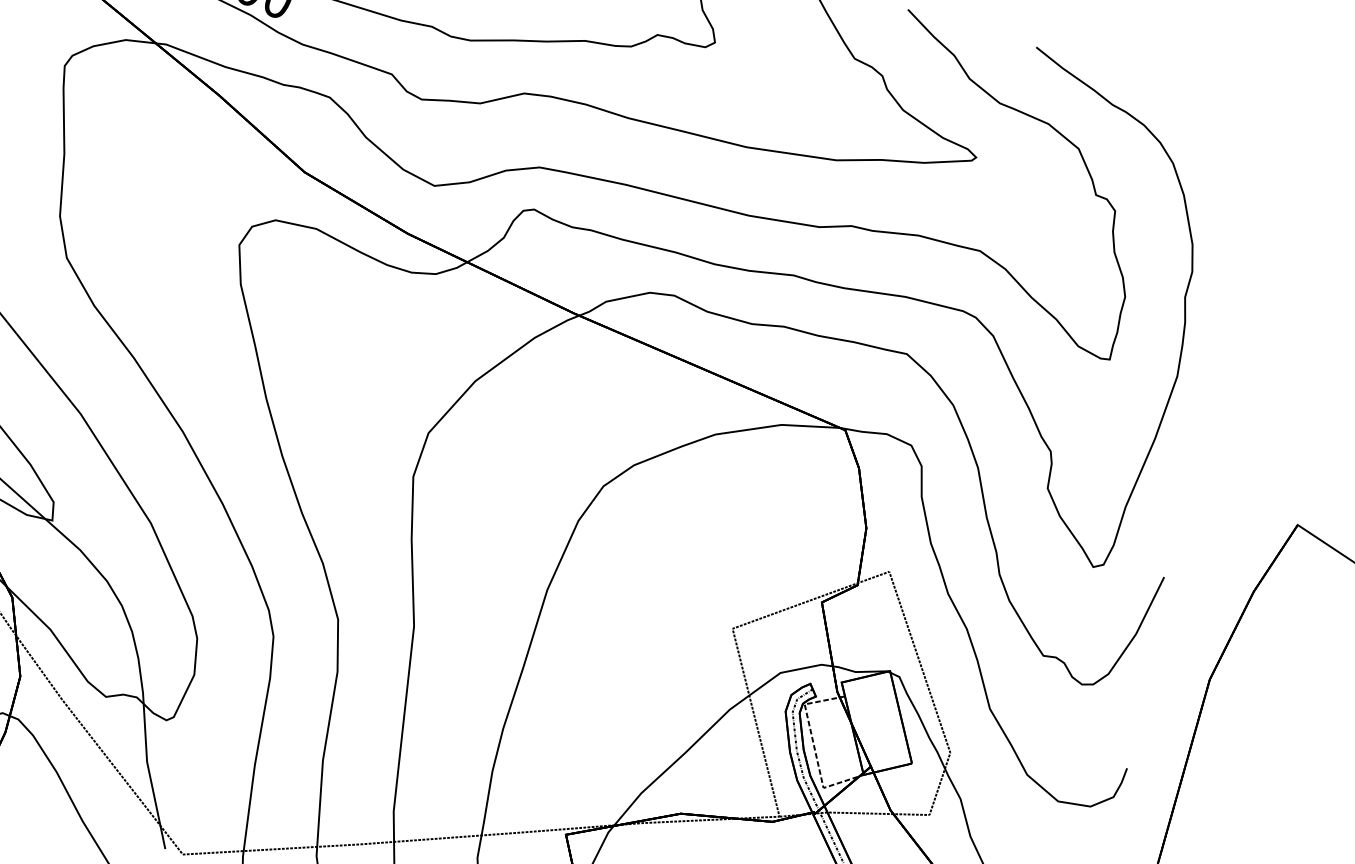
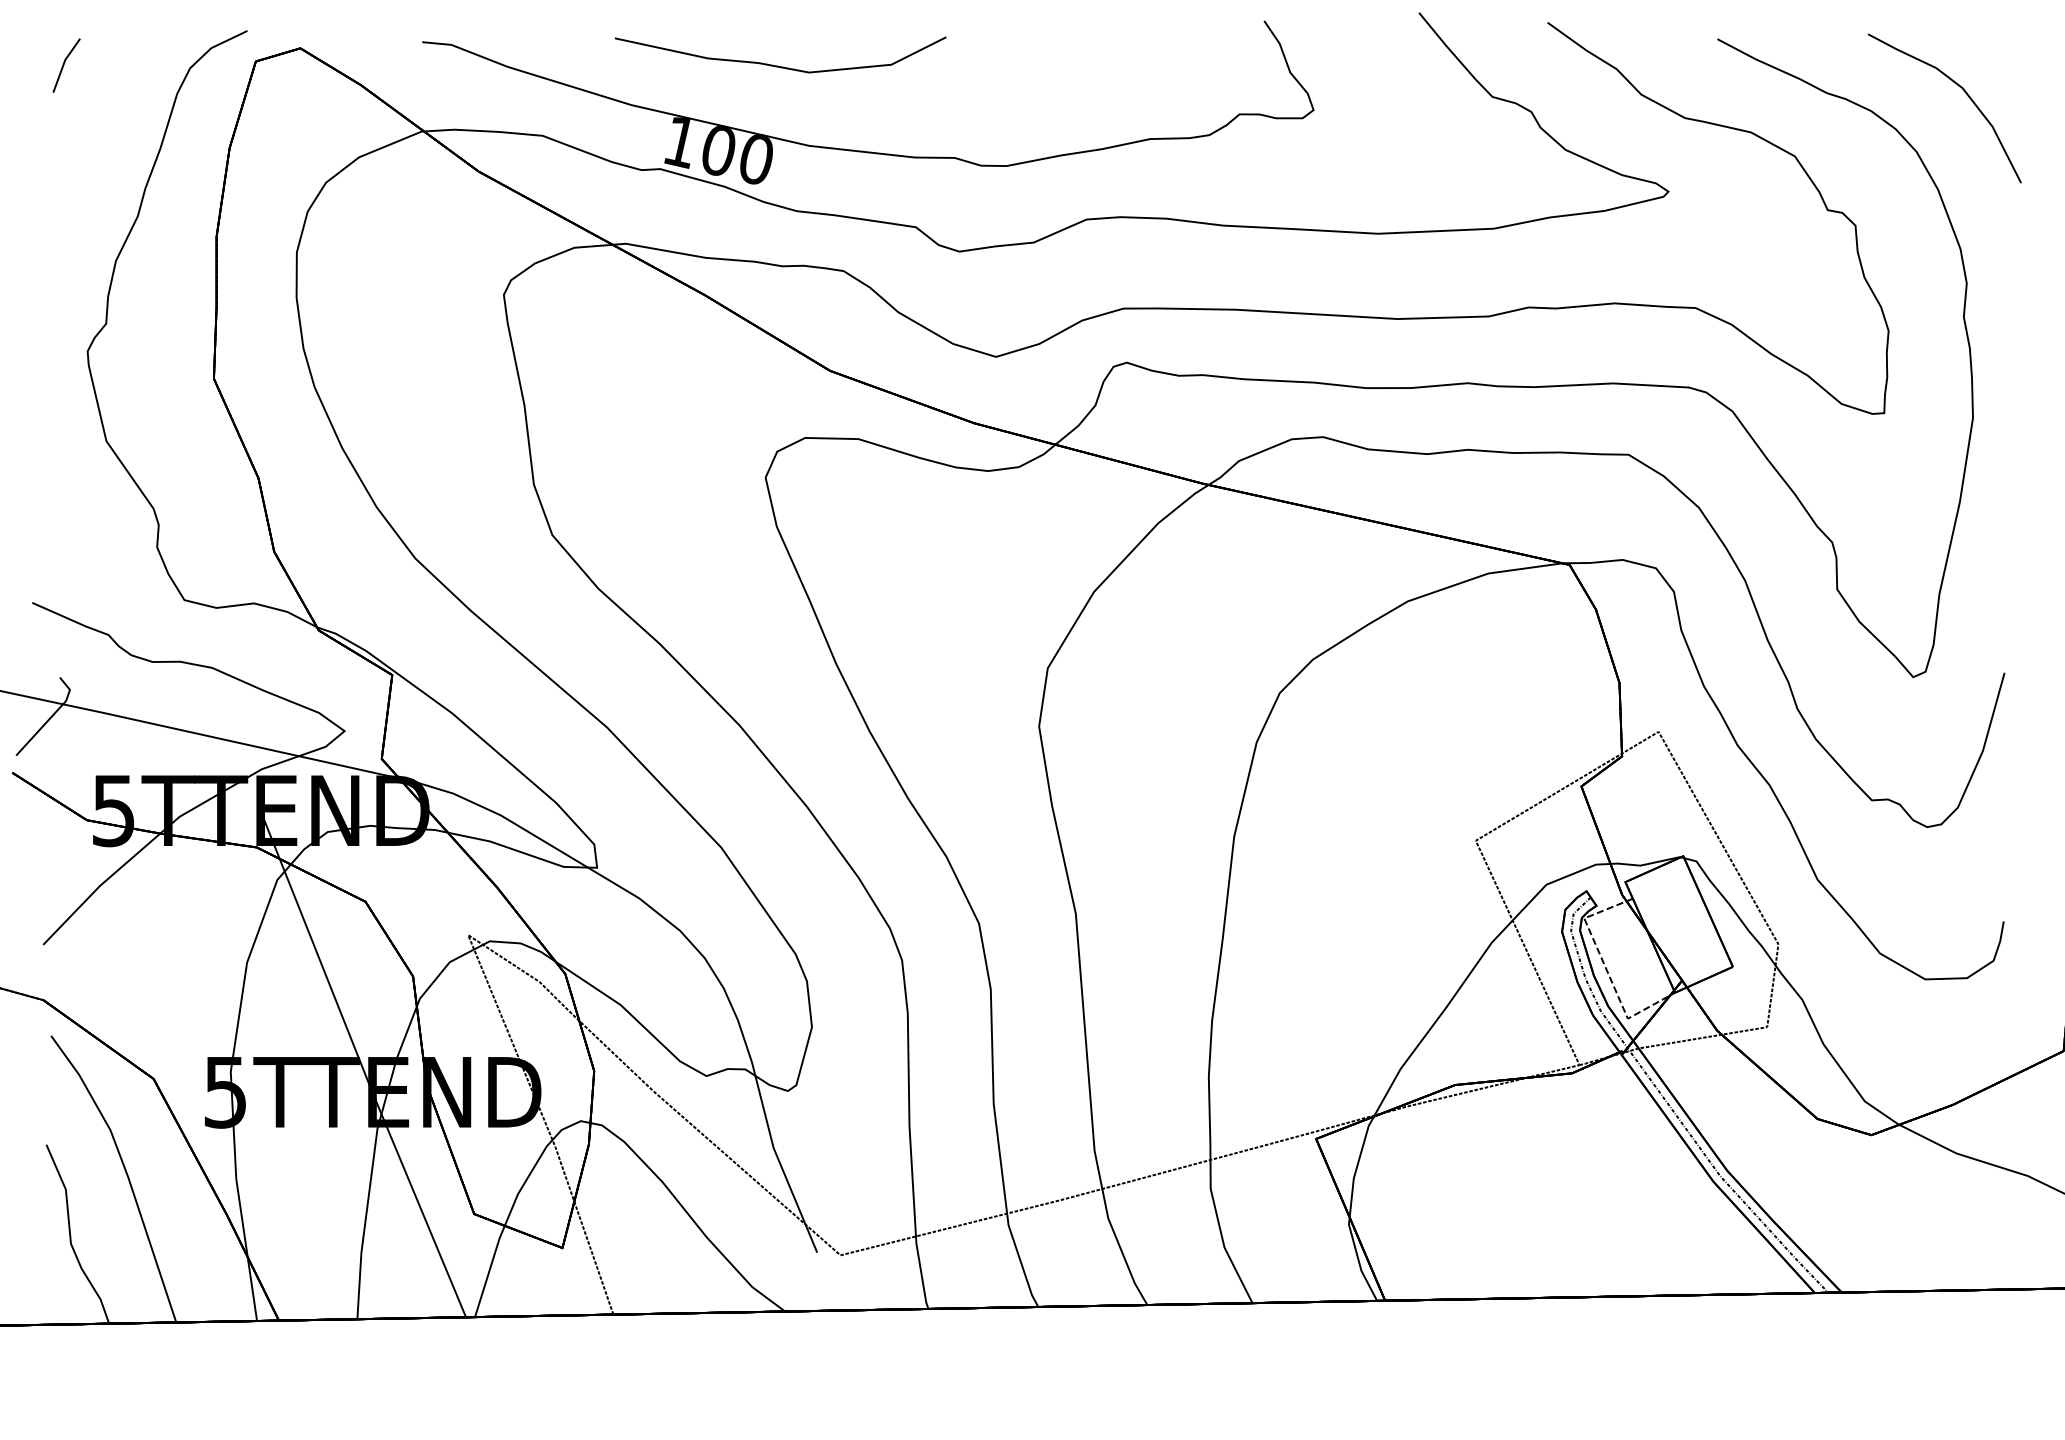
curve: (1218, 124) -> (1964, 92), added

